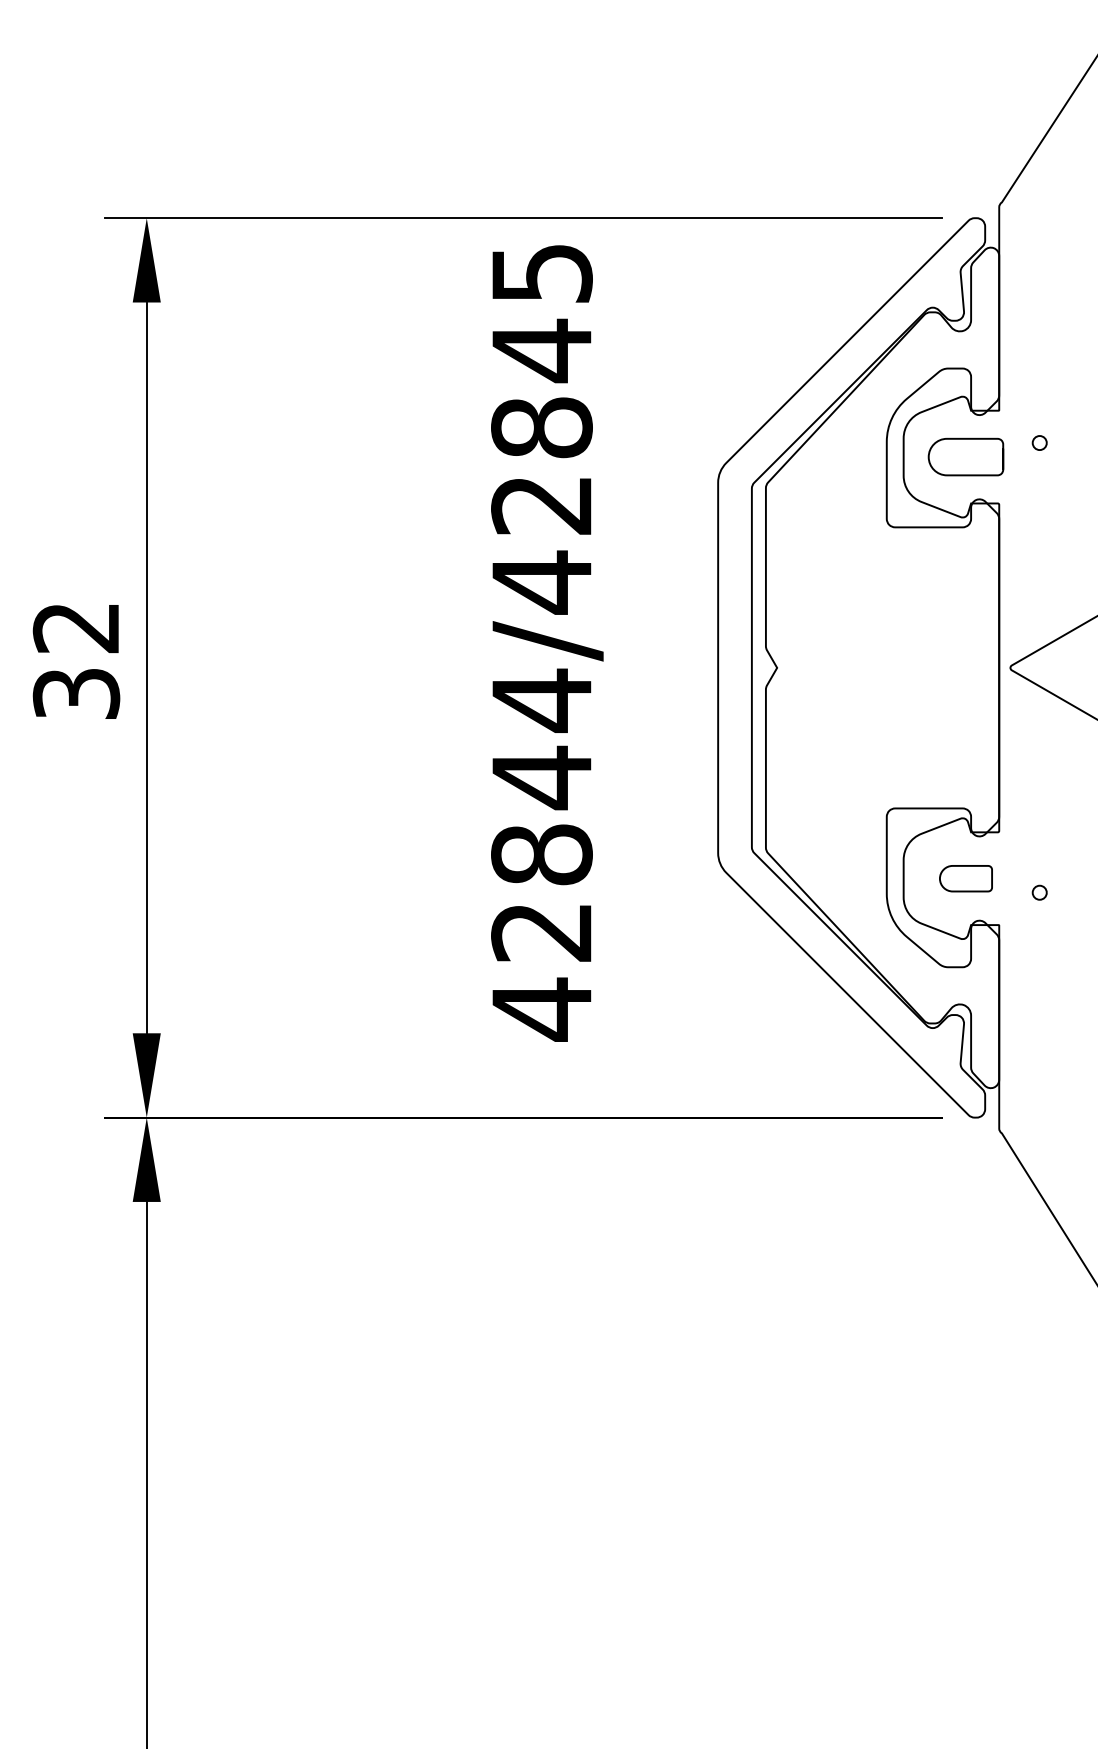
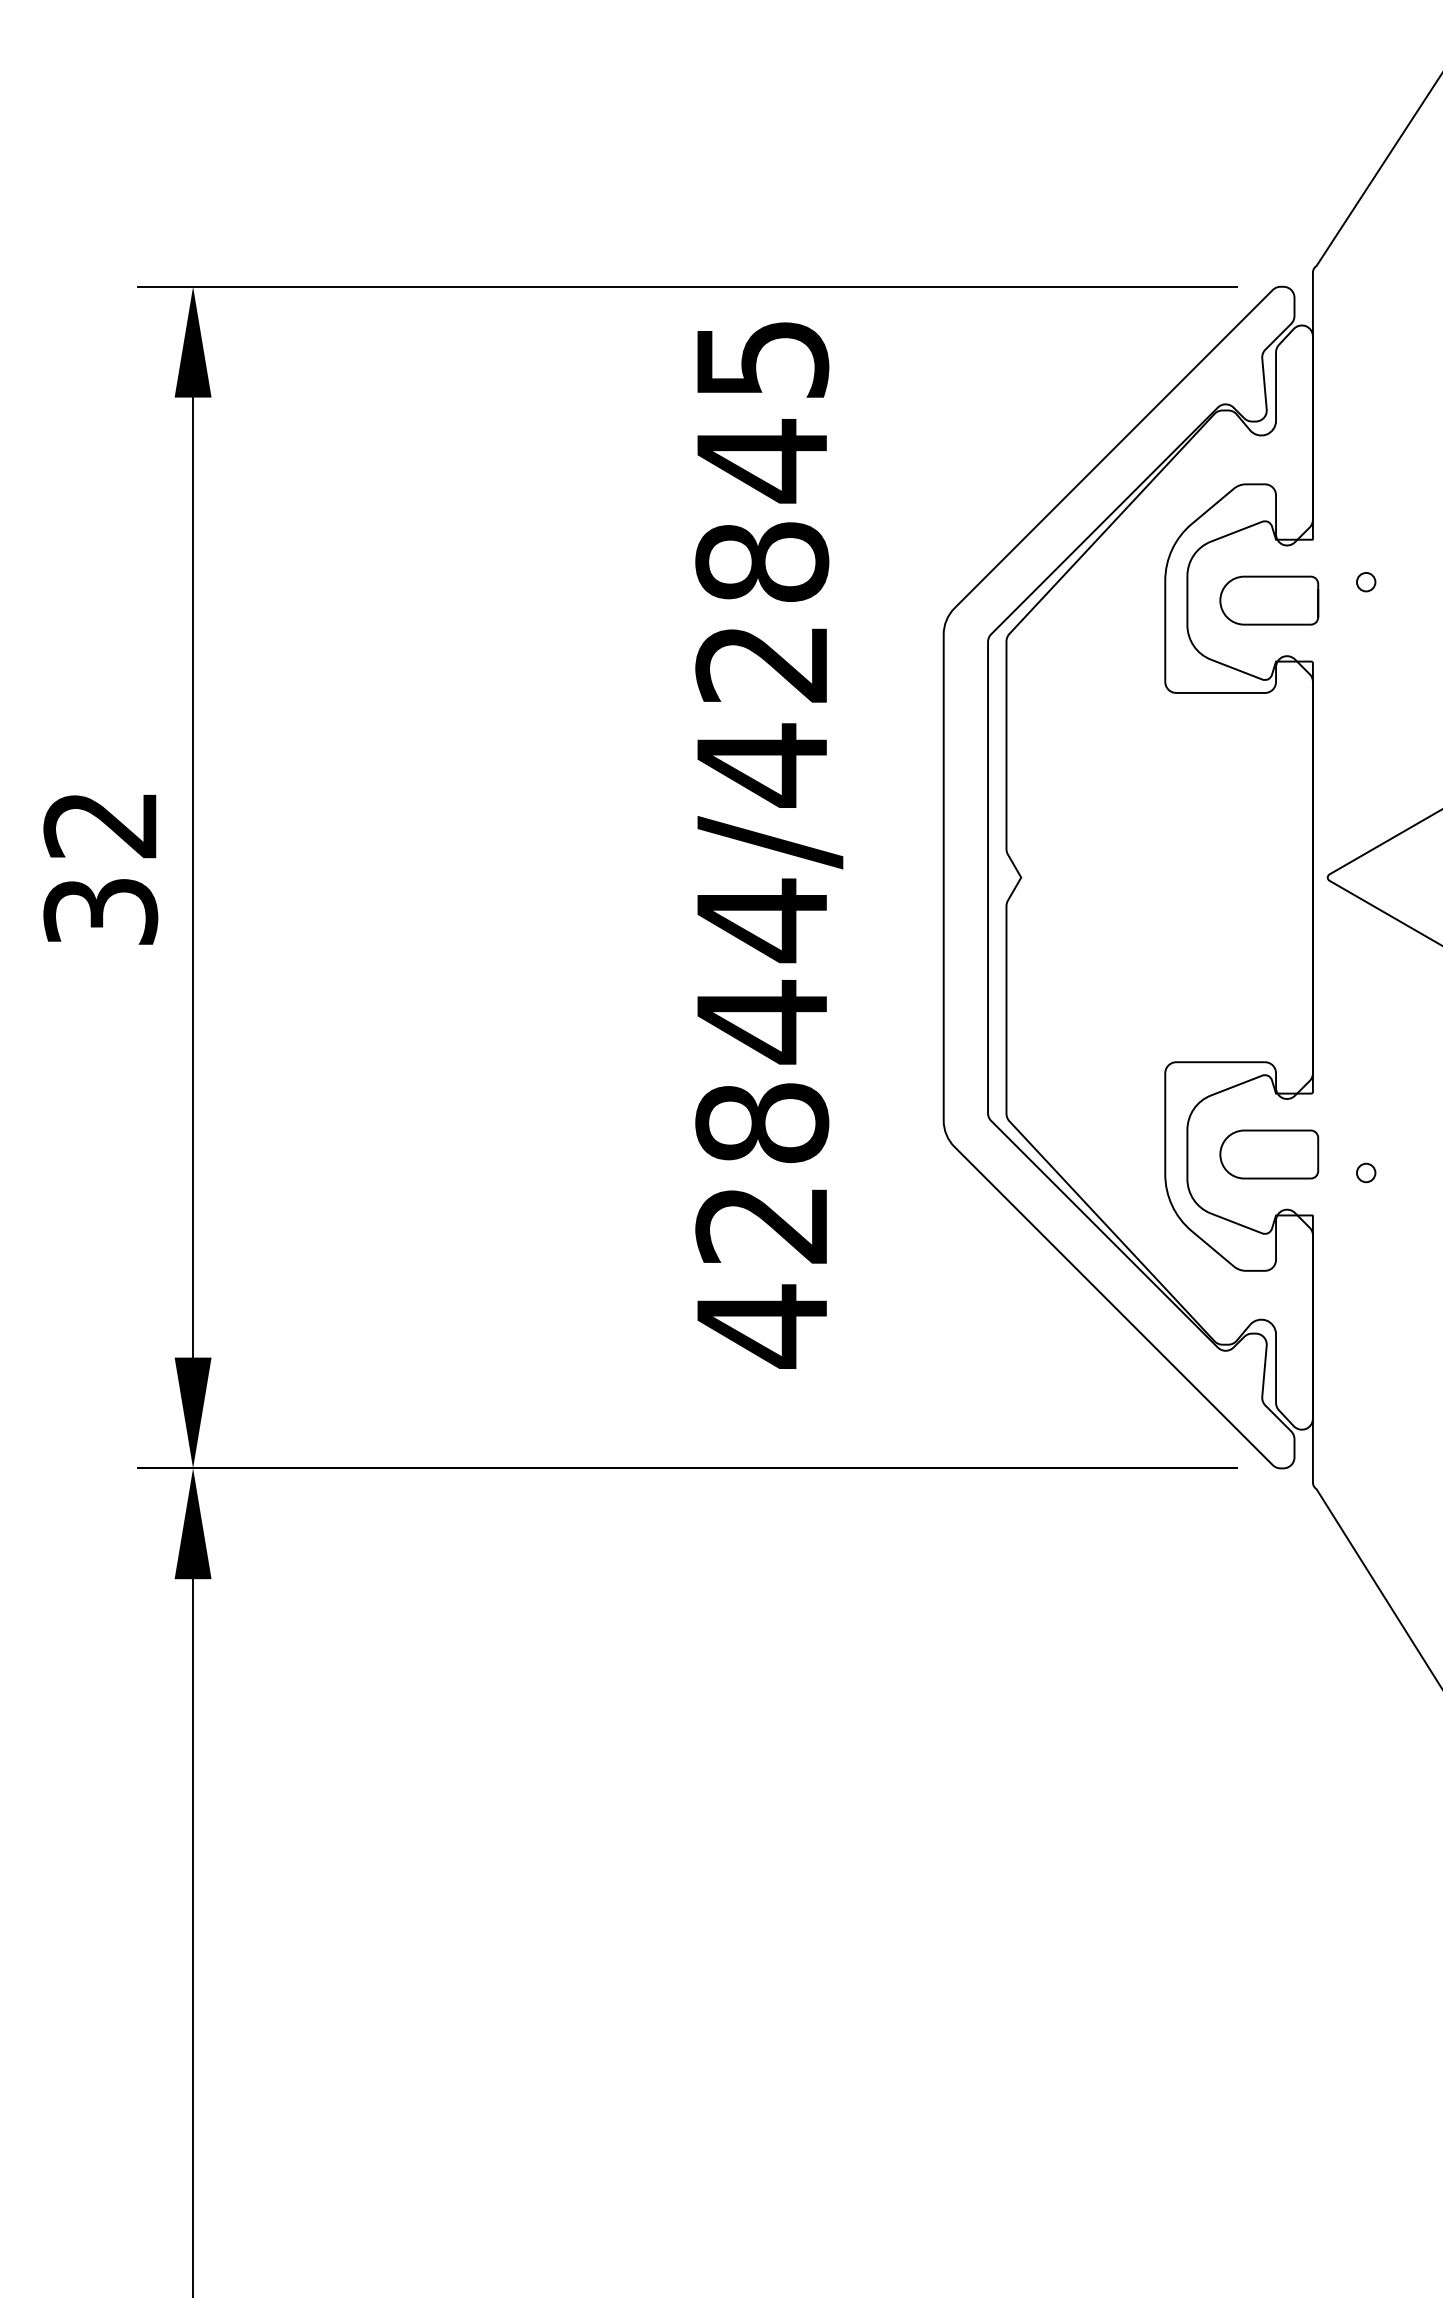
text: (547, 643) -> (769, 845), moved
part: (966, 878) -> (1269, 1154), size x1.43

